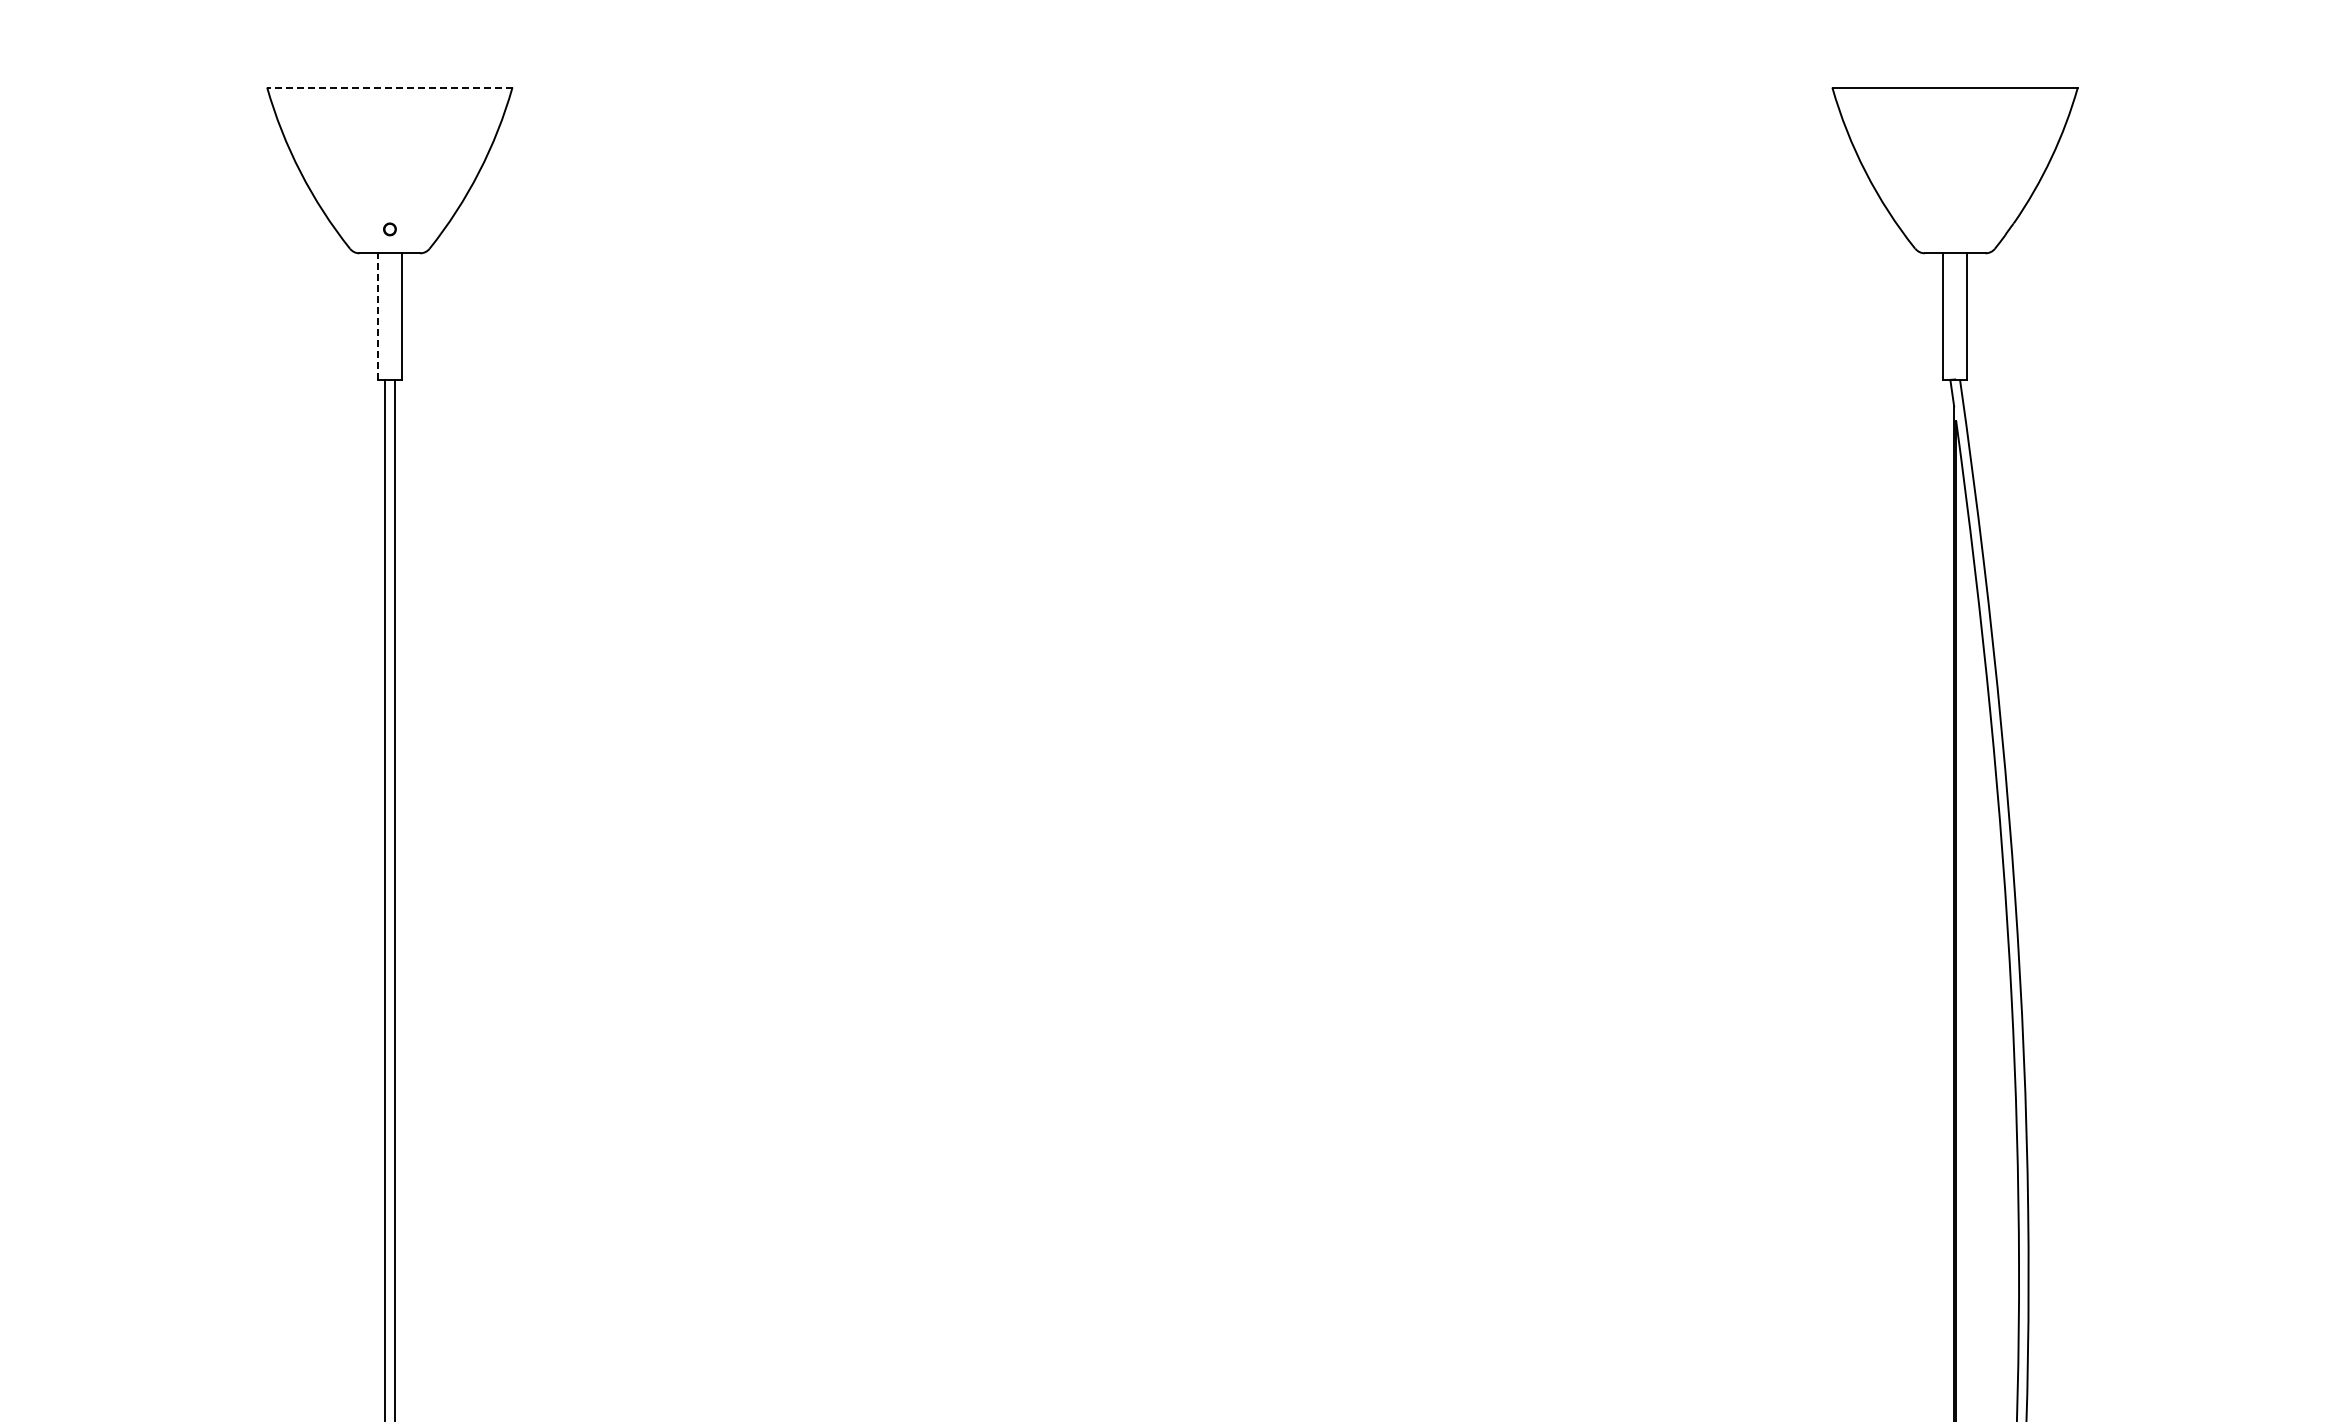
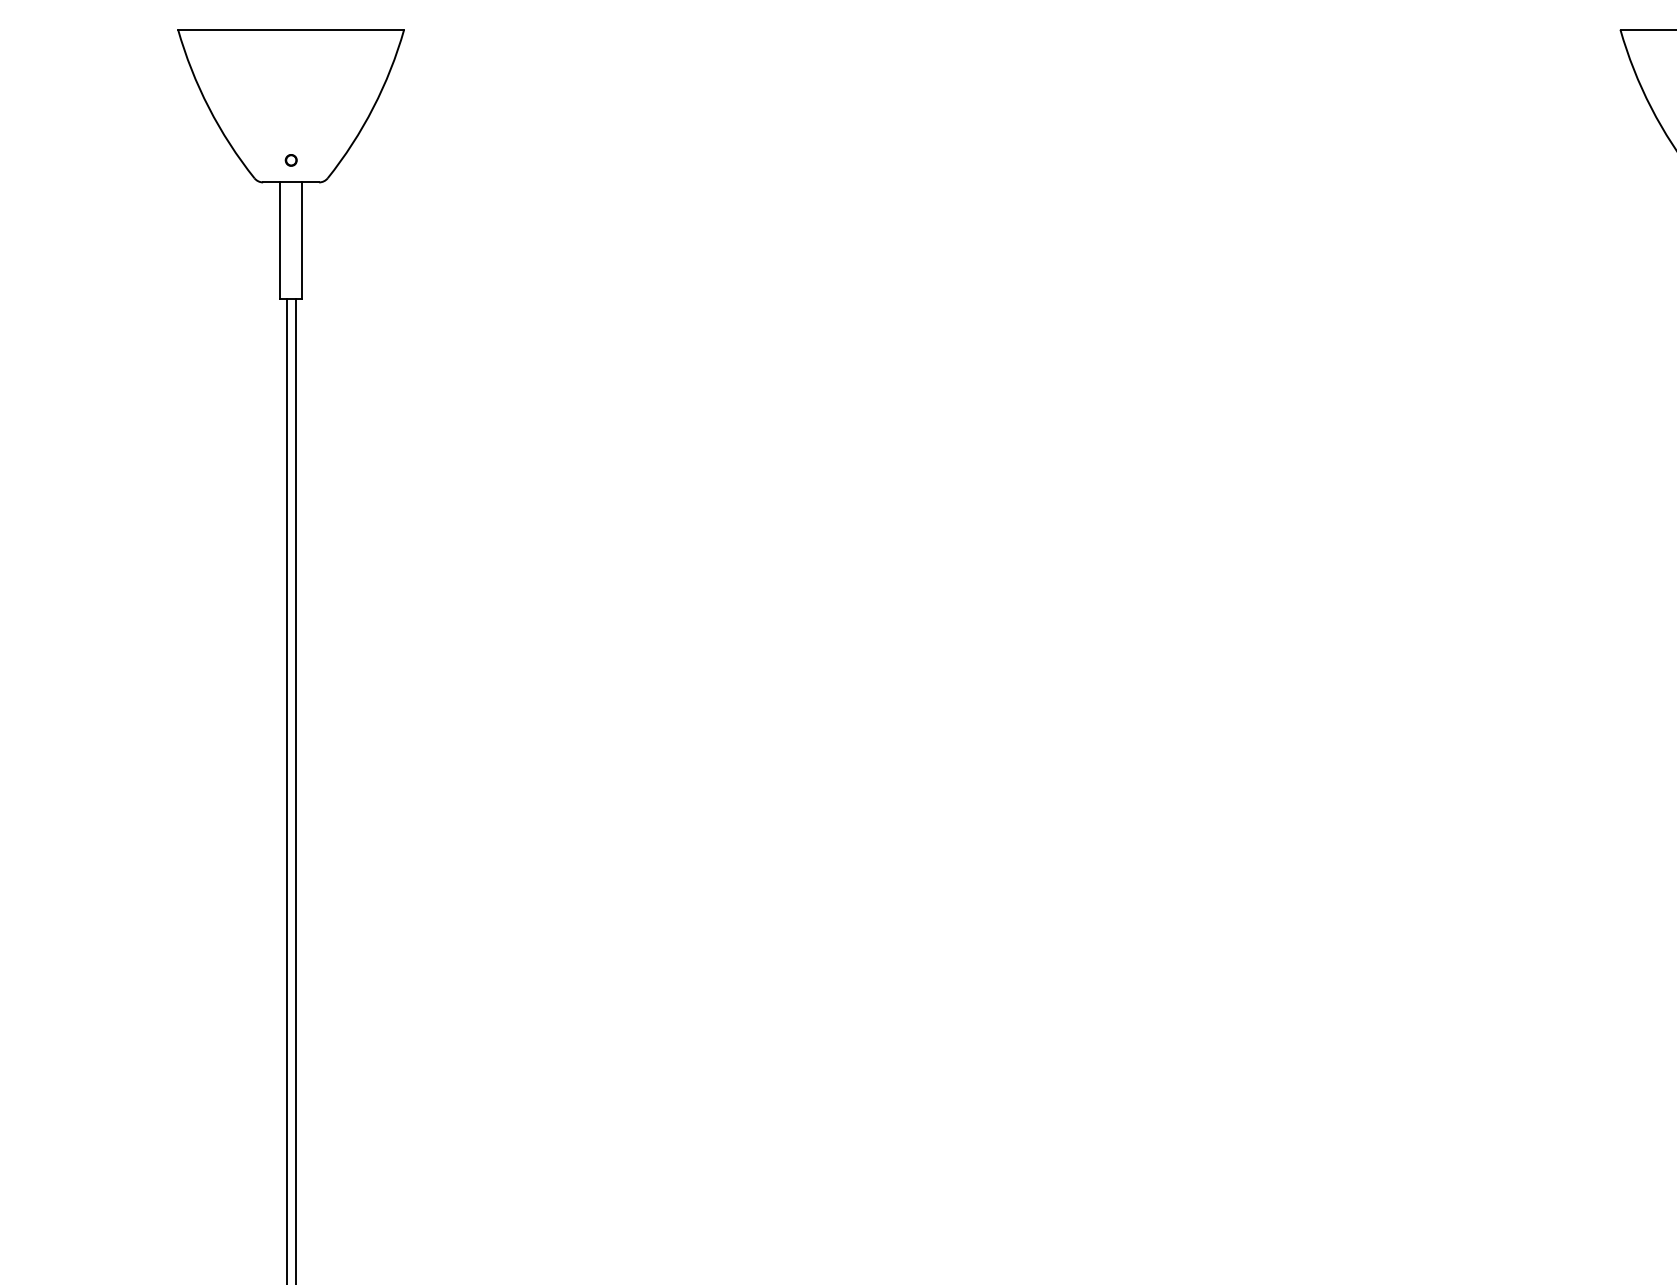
line: (389, 87) -> (290, 29), dashed -> solid
line: (377, 315) -> (279, 239), dashed -> solid

